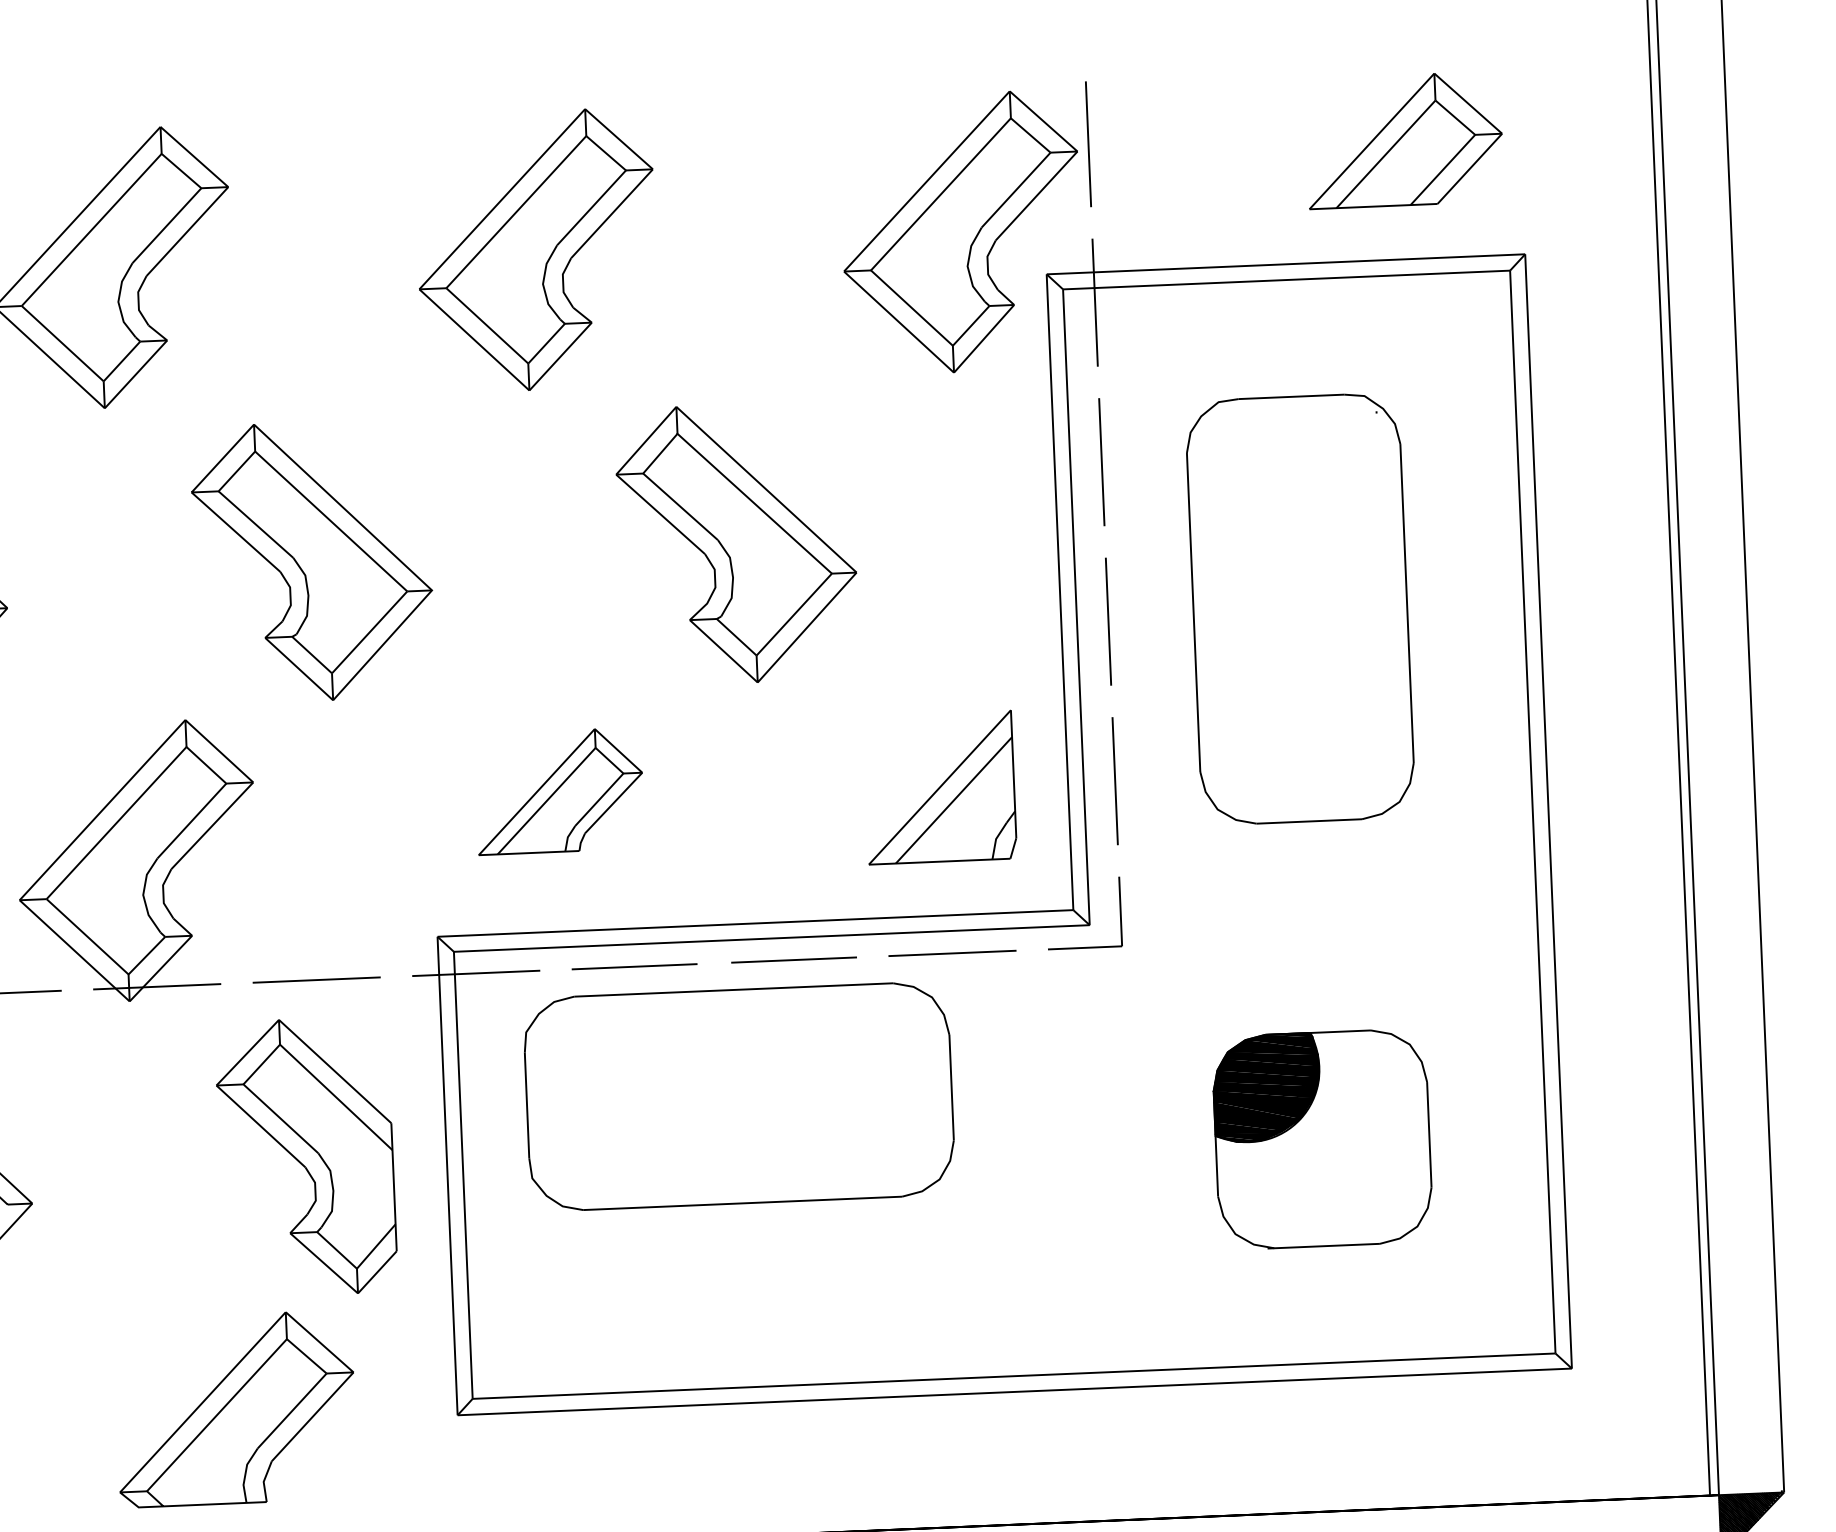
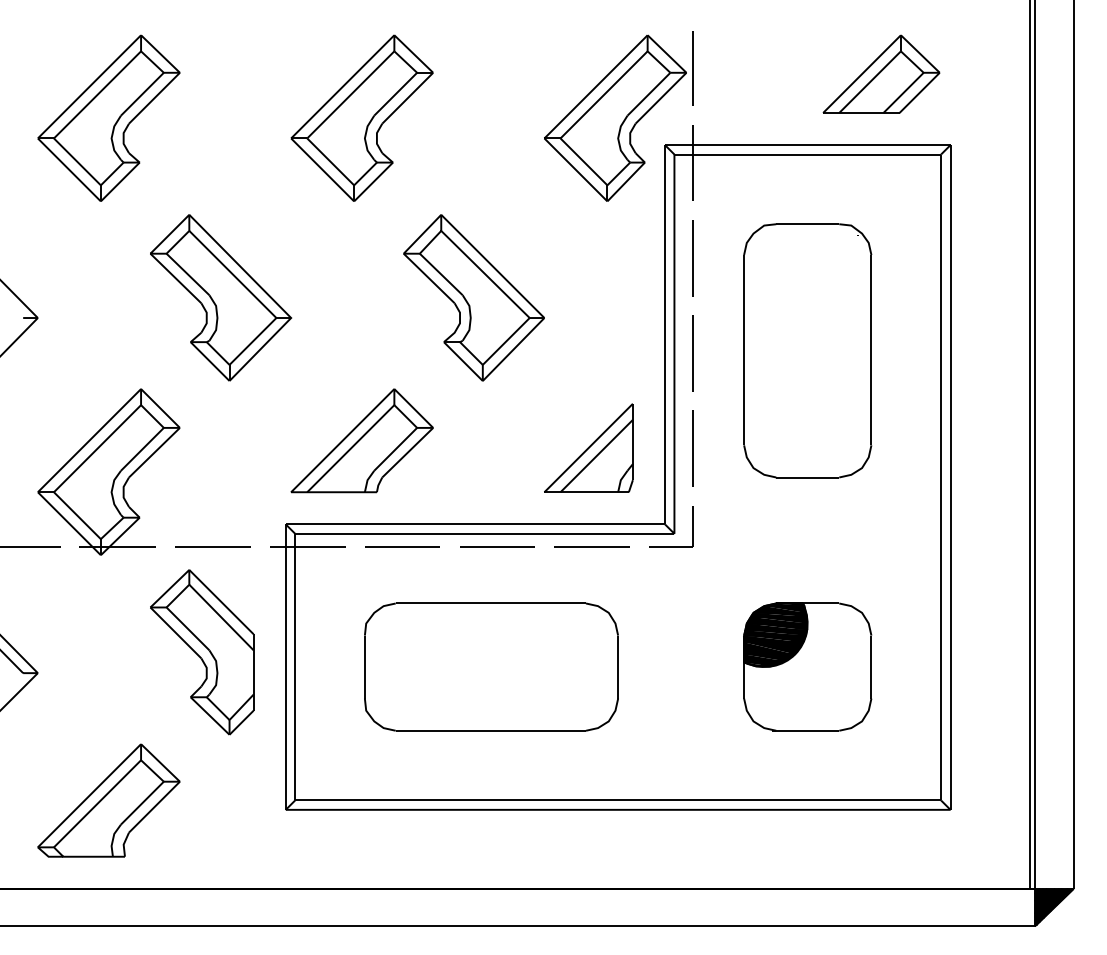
part: (558, 790) -> (361, 440), size x1.43
part: (739, 1095) -> (491, 666), moved
part: (235, 1408) -> (108, 800), moved

